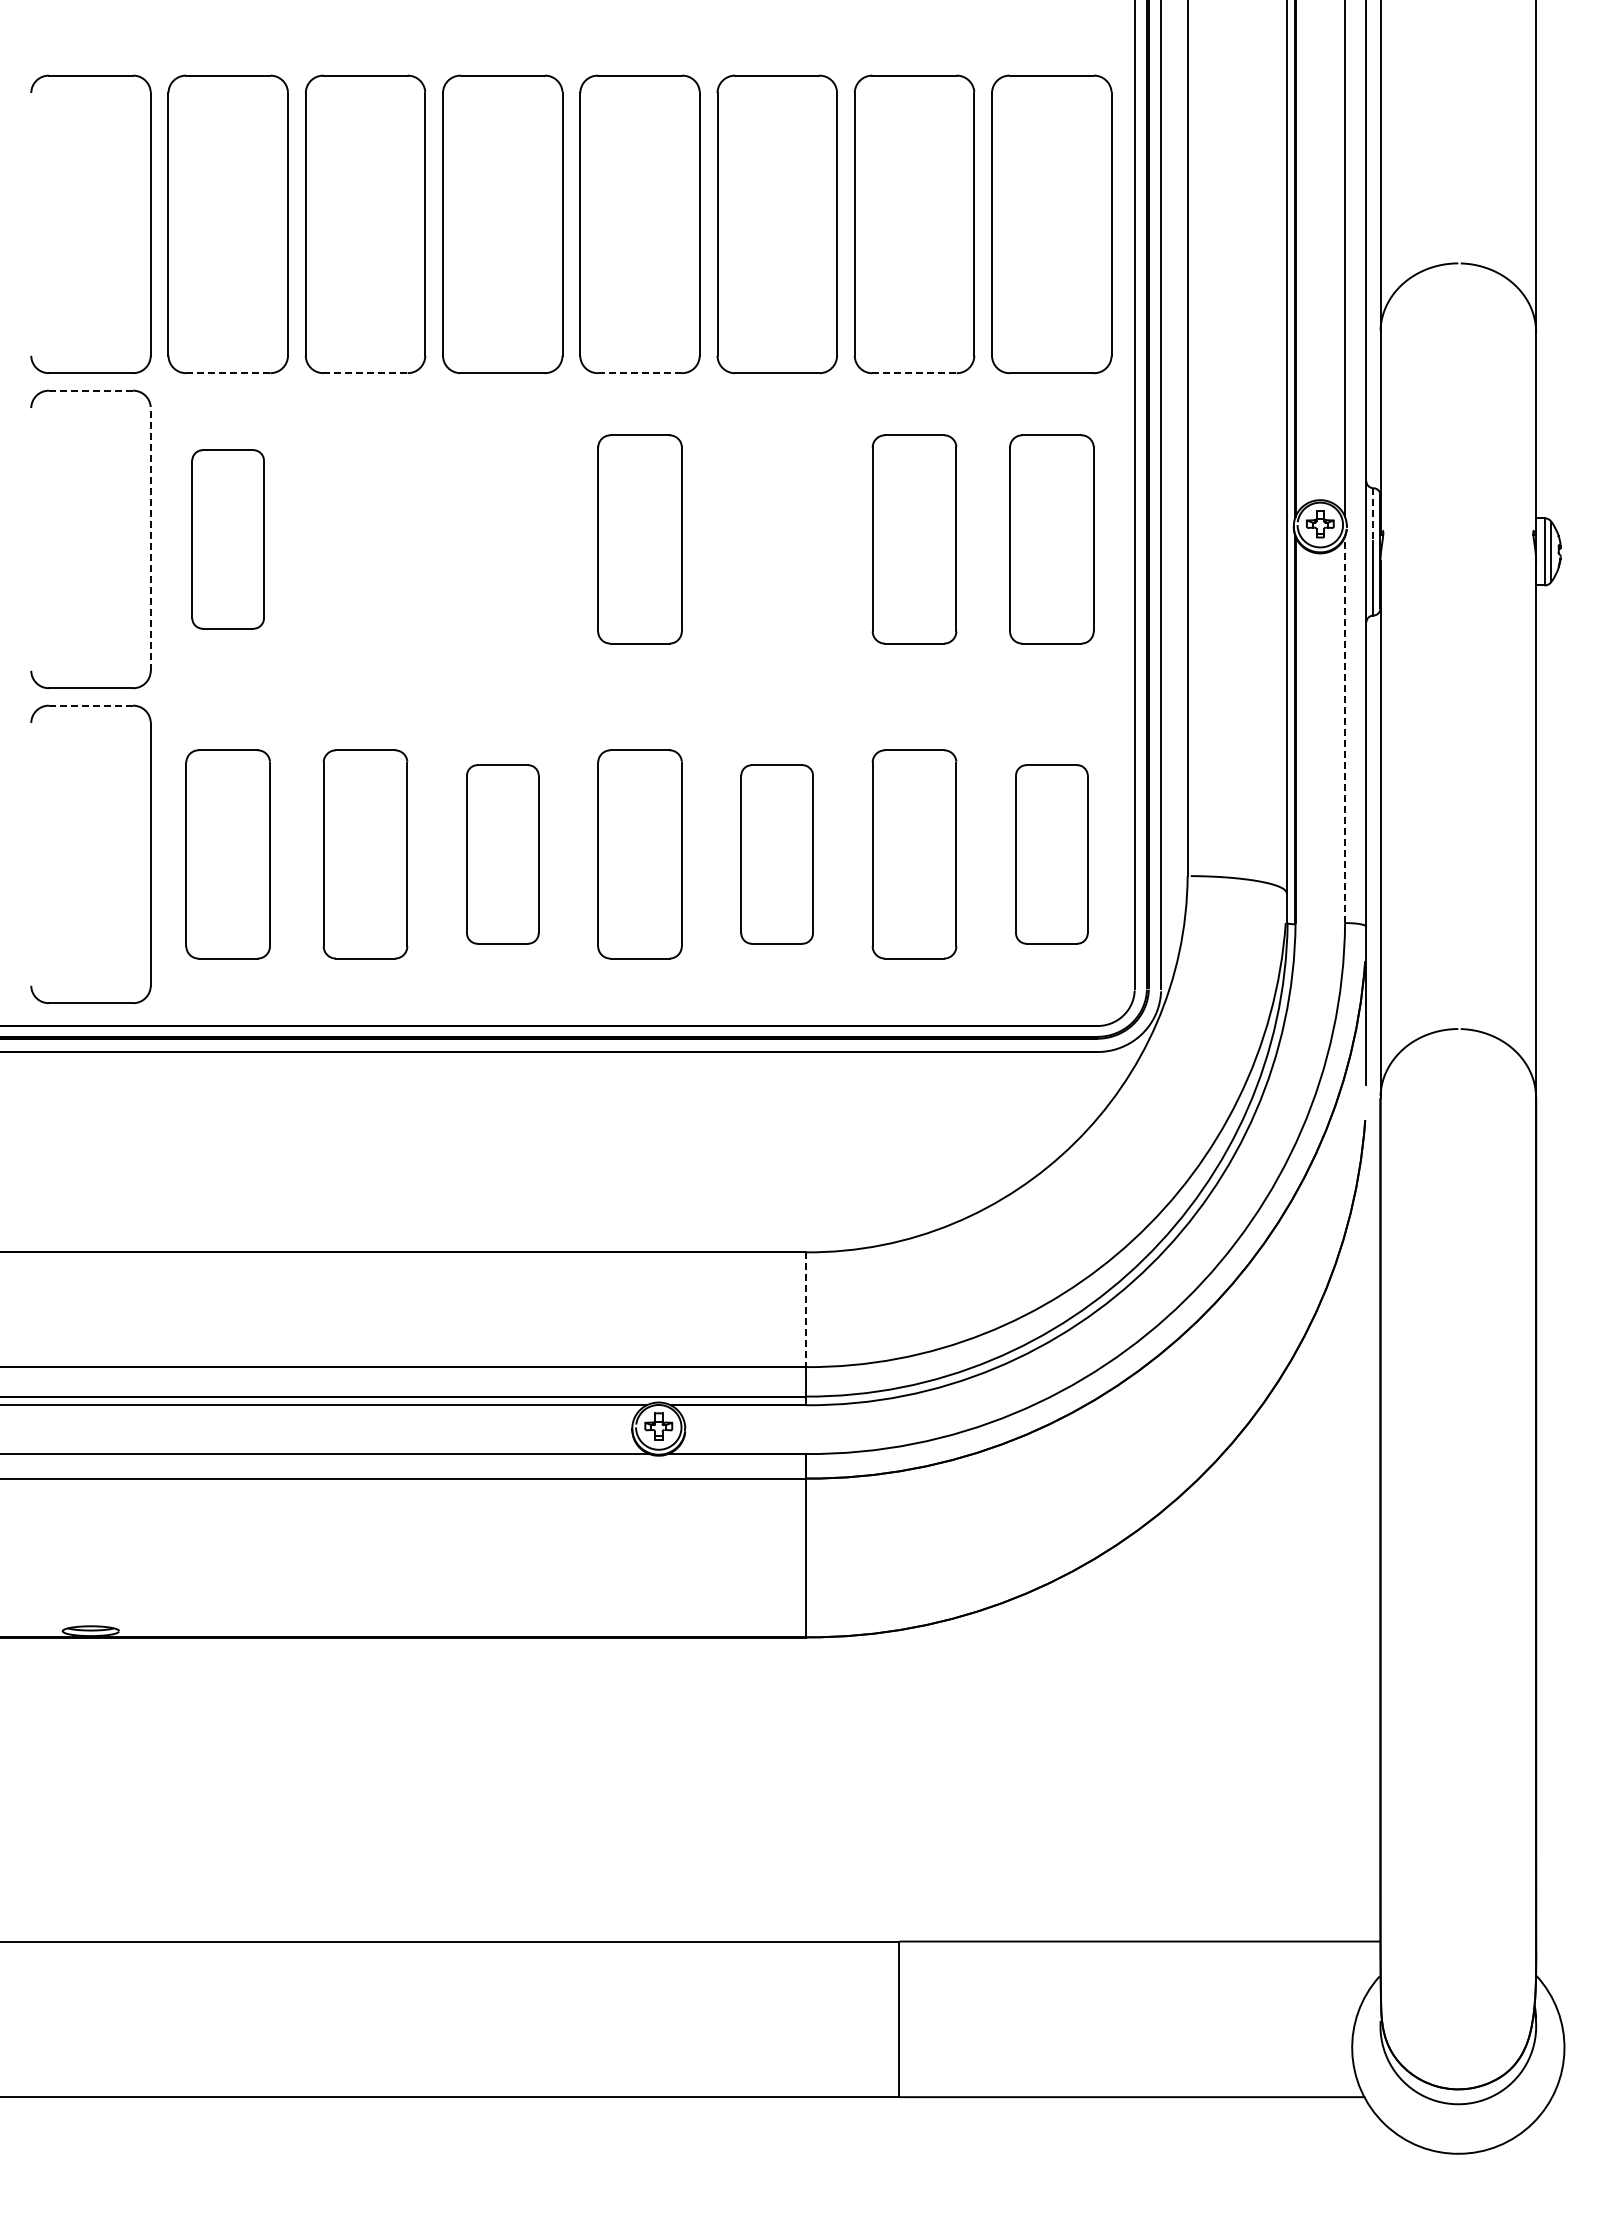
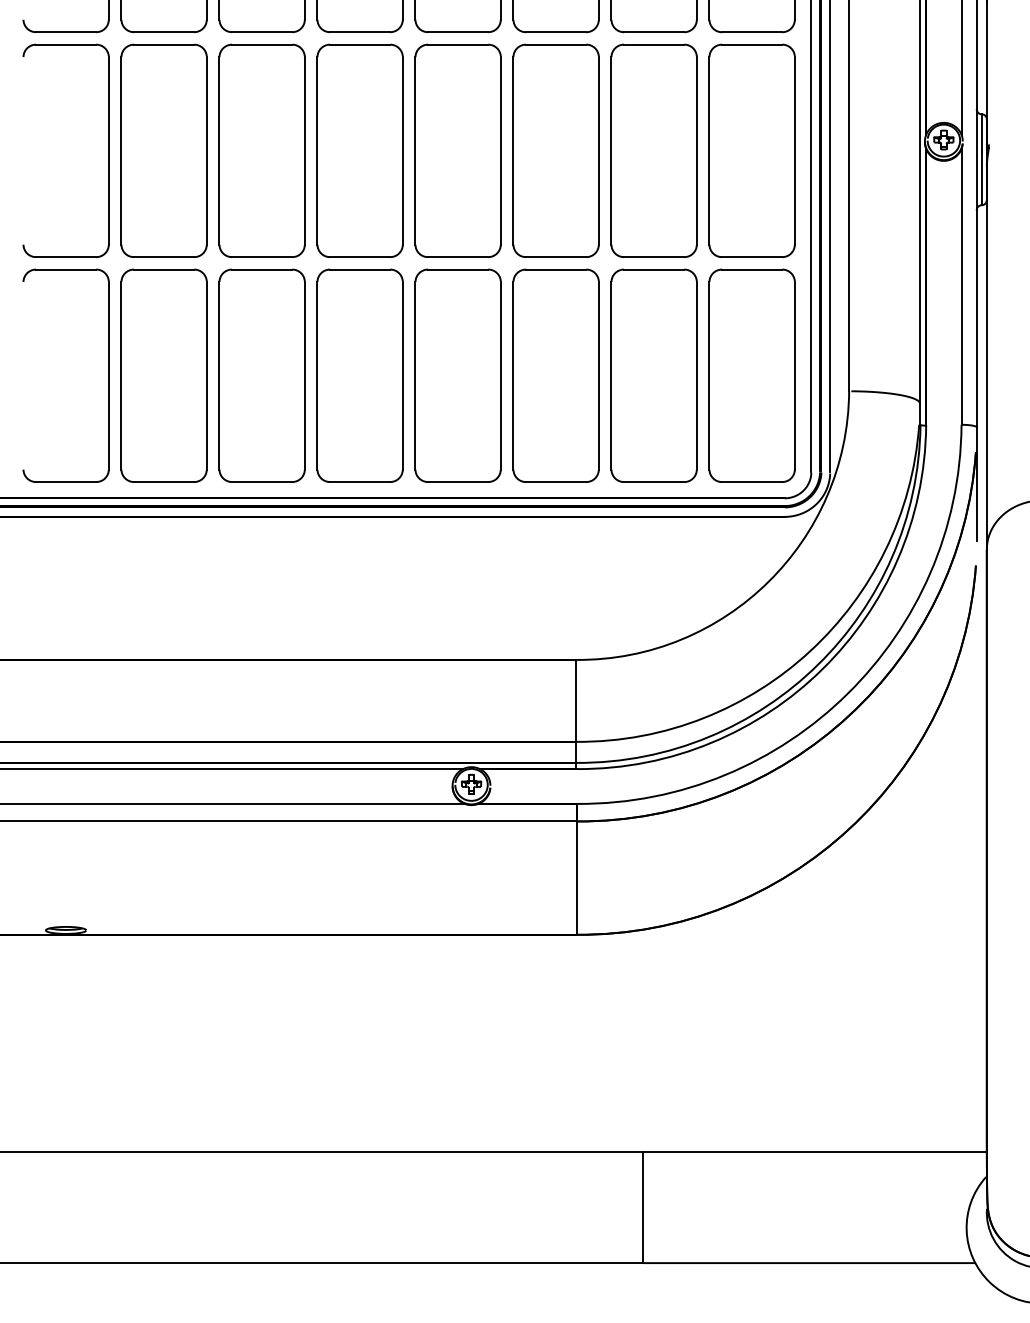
line: (228, 373) -> (164, 32), dashed -> solid
line: (366, 373) -> (262, 32), dashed -> solid
line: (640, 373) -> (458, 32), dashed -> solid
line: (915, 373) -> (654, 32), dashed -> solid
line: (91, 390) -> (66, 44), dashed -> solid
line: (1373, 515) -> (981, 133), dashed -> solid
line: (150, 538) -> (108, 150), dashed -> solid
part: (227, 539) -> (163, 150), size x1.67
part: (365, 539) -> (262, 150), added
part: (502, 539) -> (359, 150), added
part: (639, 539) -> (457, 150), size x1.43
part: (776, 539) -> (555, 150), added
part: (914, 539) -> (654, 150), size x1.43
part: (1051, 539) -> (751, 150), size x1.43
line: (91, 705) -> (66, 269), dashed -> solid
line: (1345, 729) -> (961, 286), dashed -> solid
part: (227, 854) -> (163, 375), size x1.43
part: (365, 854) -> (262, 375), size x1.43
part: (502, 854) -> (359, 375), size x1.67
part: (639, 854) -> (457, 375), size x1.43
part: (776, 854) -> (555, 375), size x1.67
part: (914, 854) -> (654, 375), size x1.43
part: (1051, 854) -> (751, 375), size x1.67
line: (805, 1310) -> (576, 701), dashed -> solid

